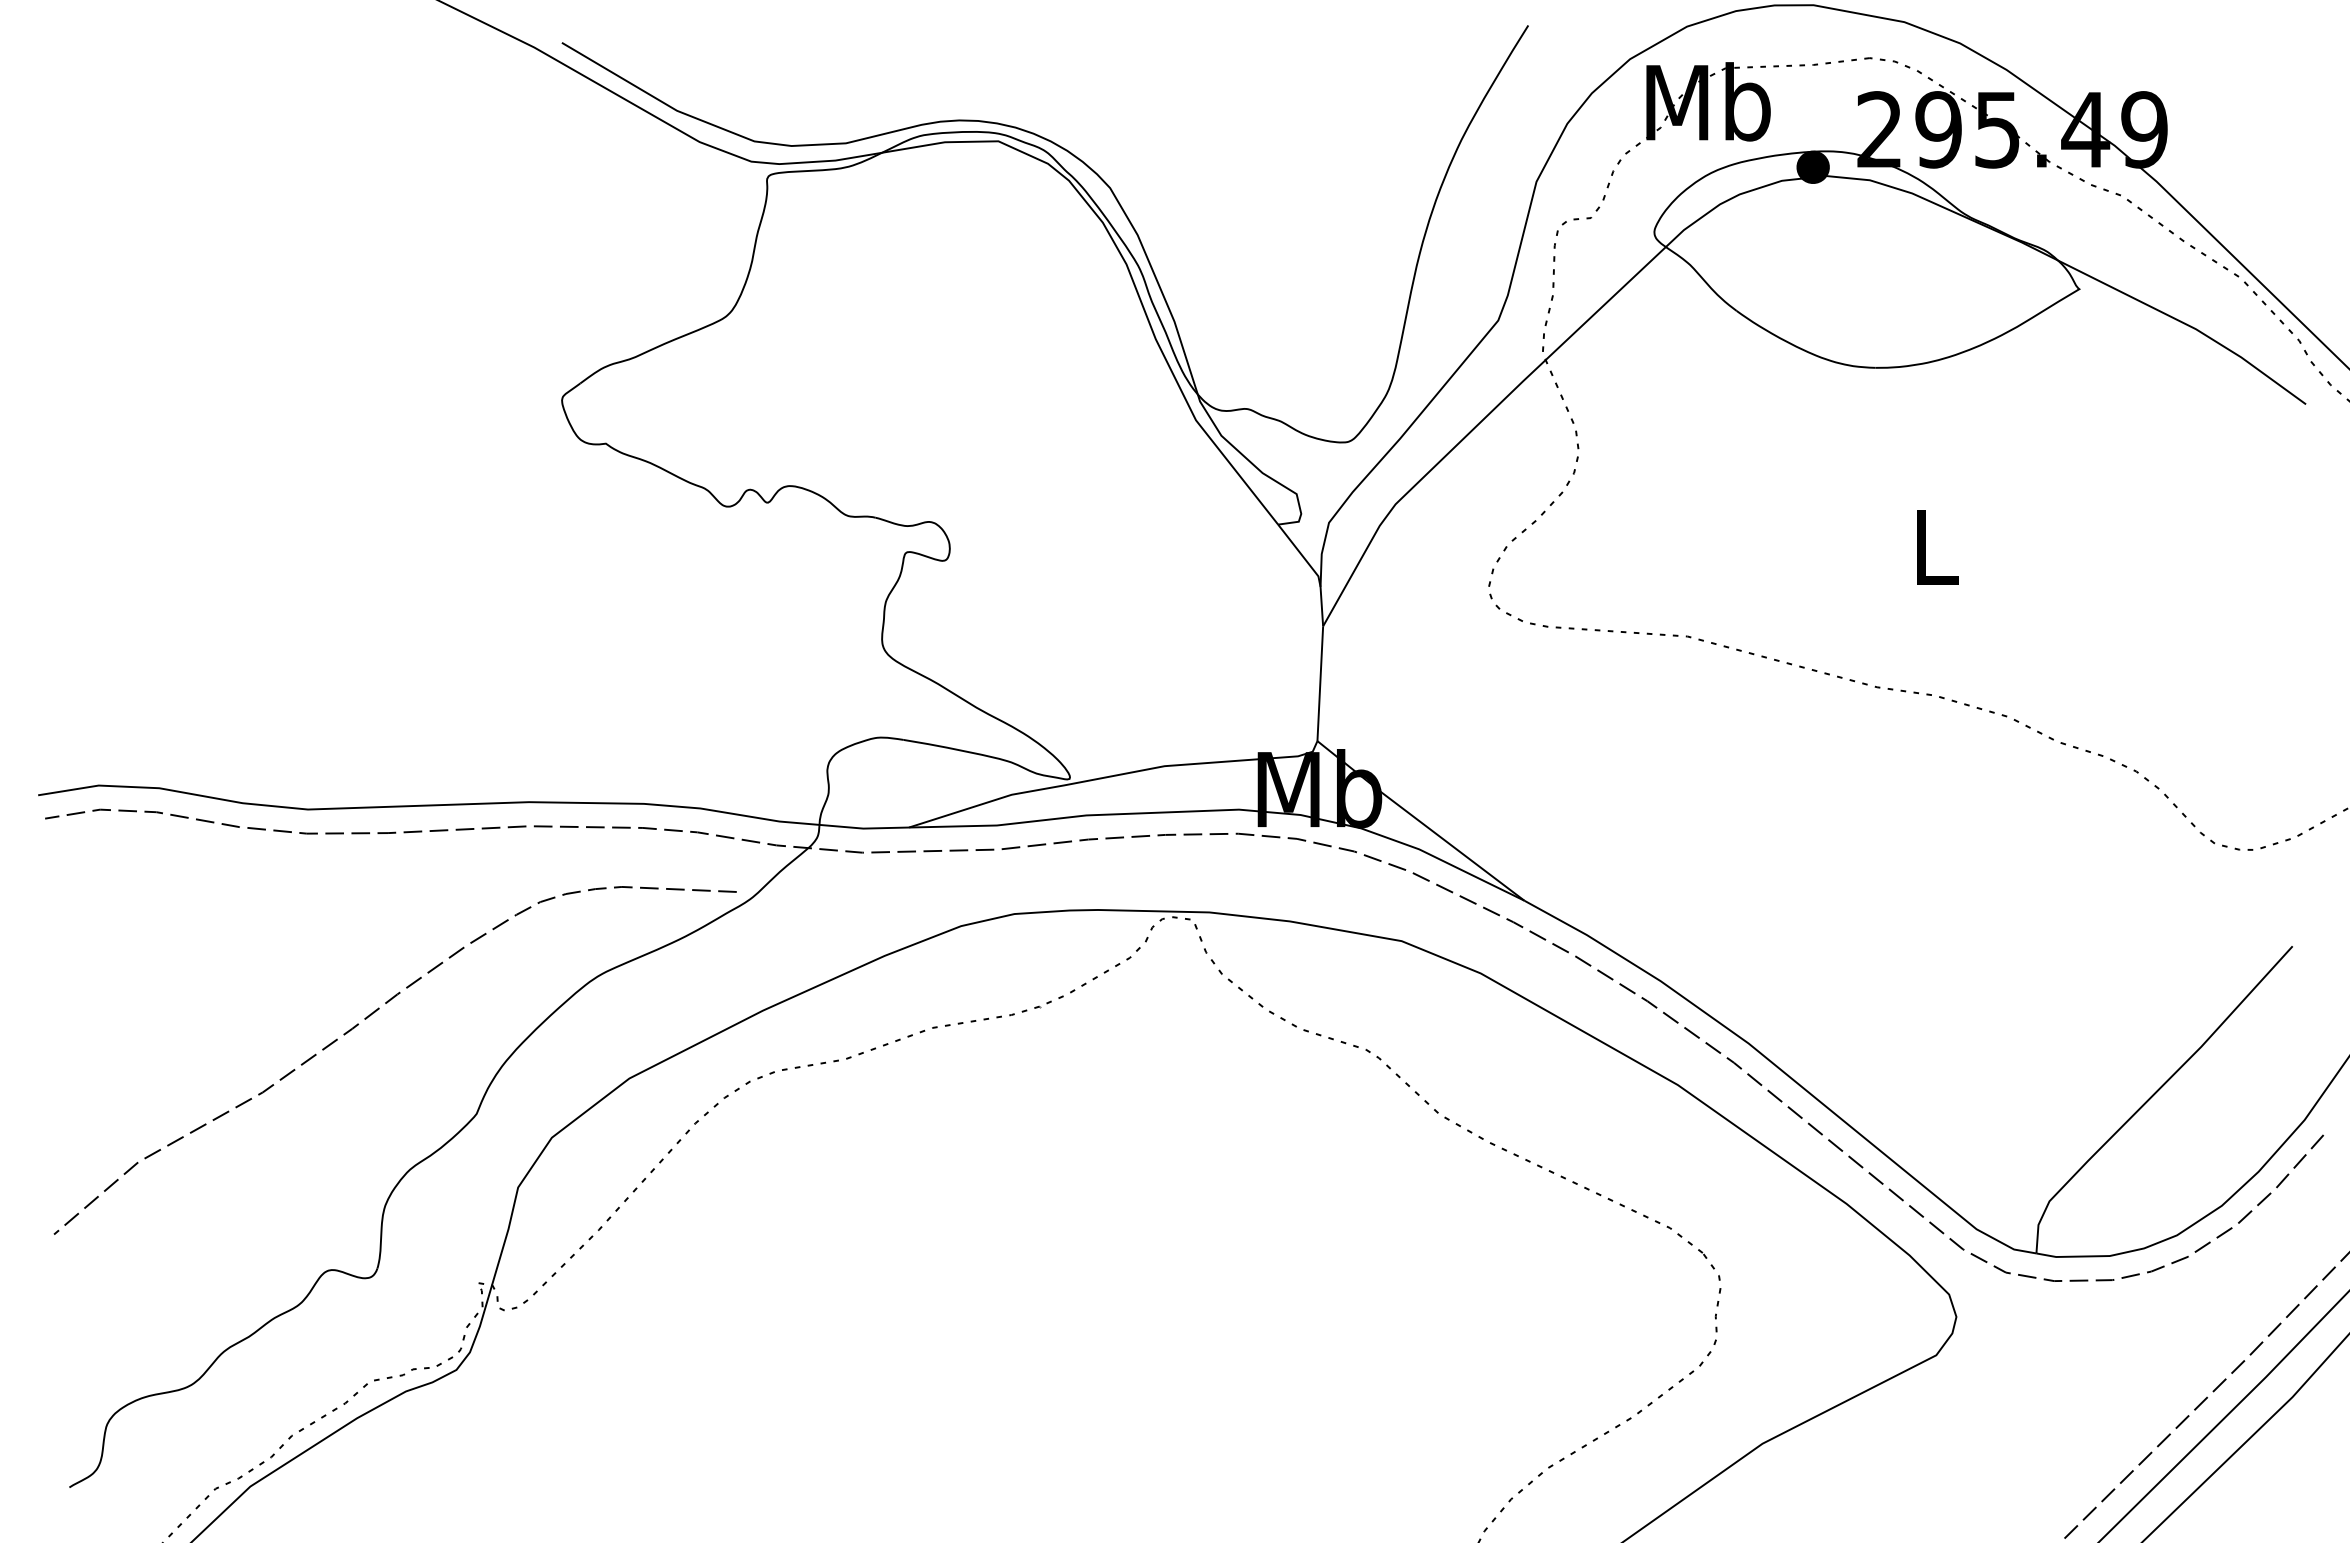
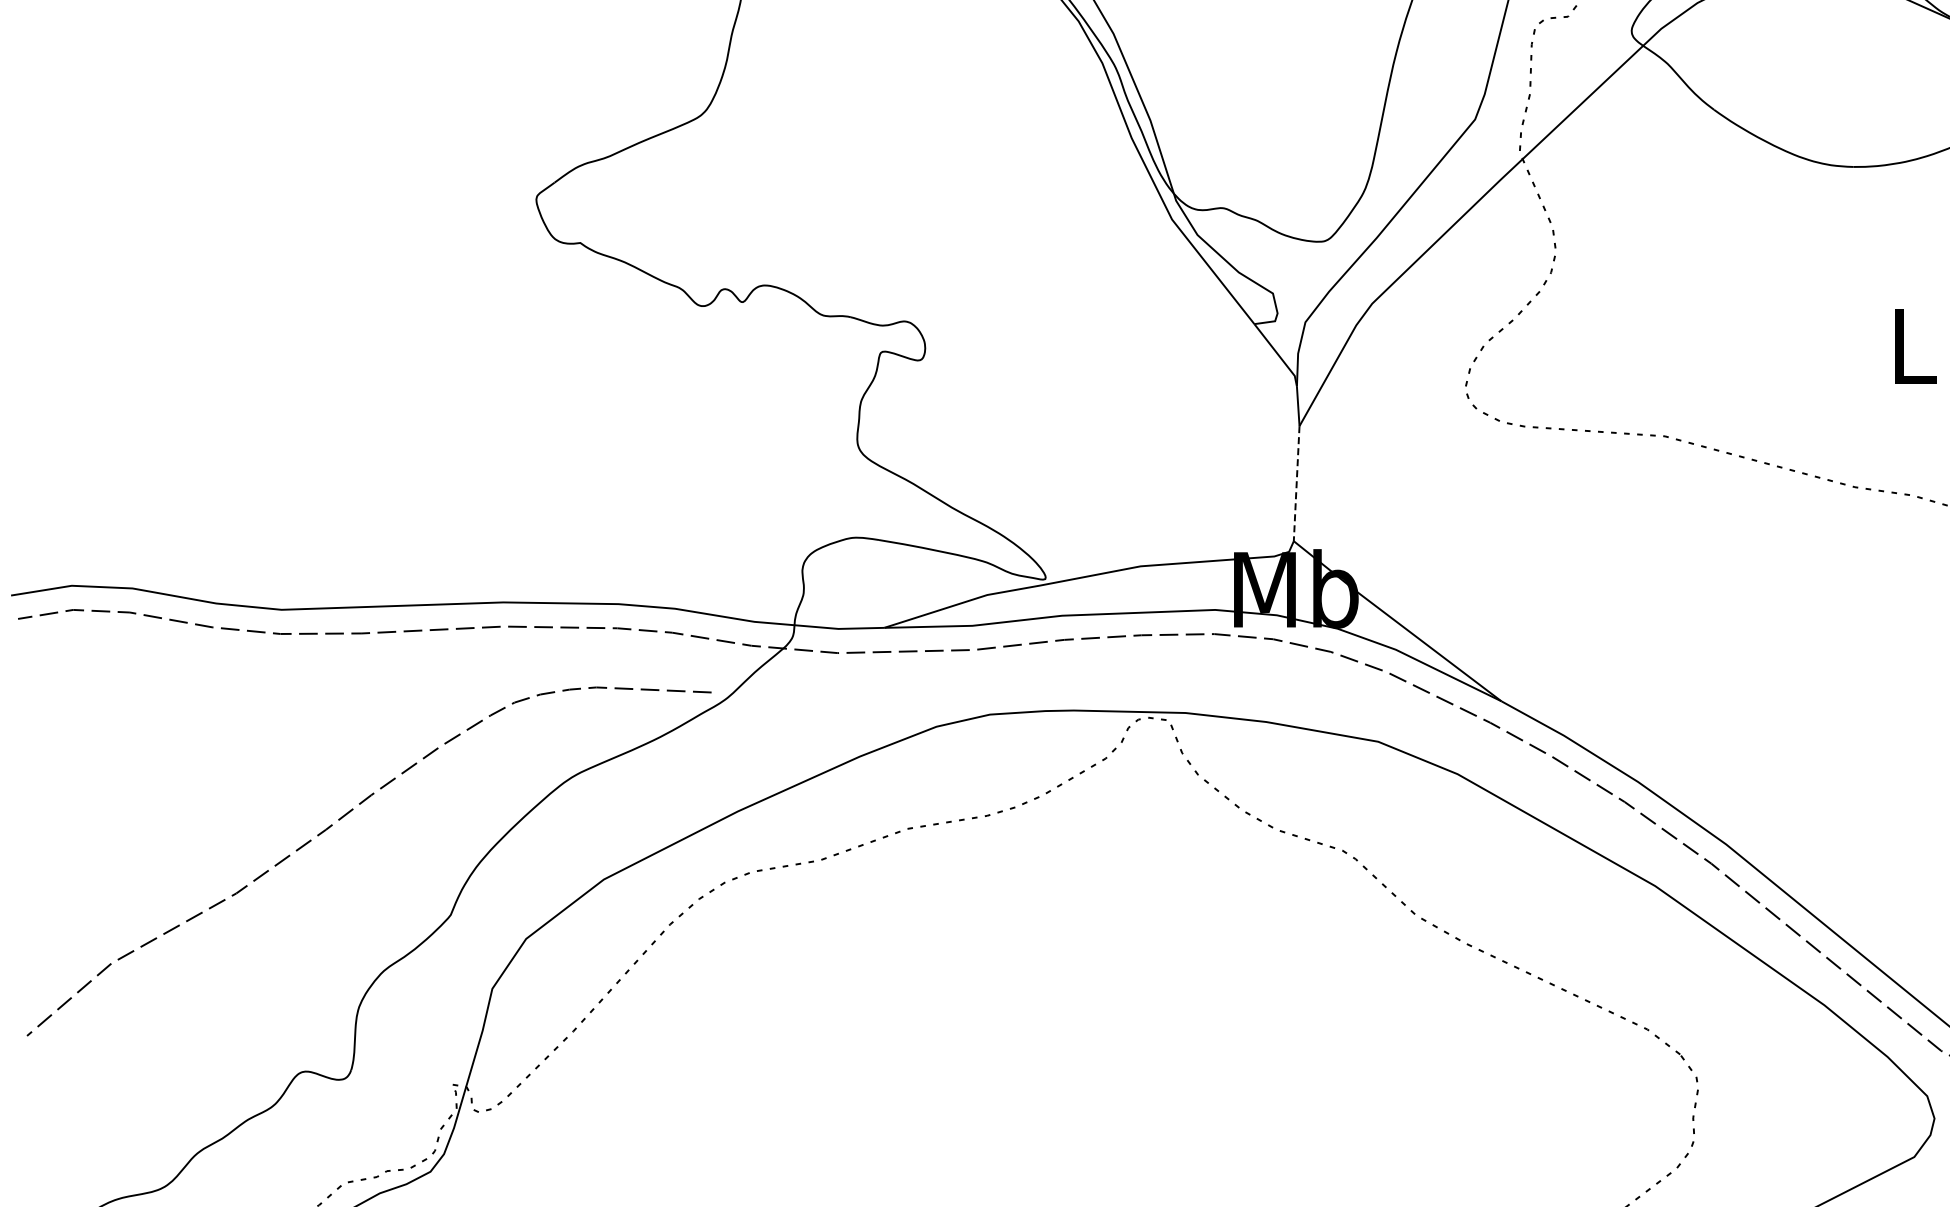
line: (1320, 684) -> (1296, 484), solid -> dashed

